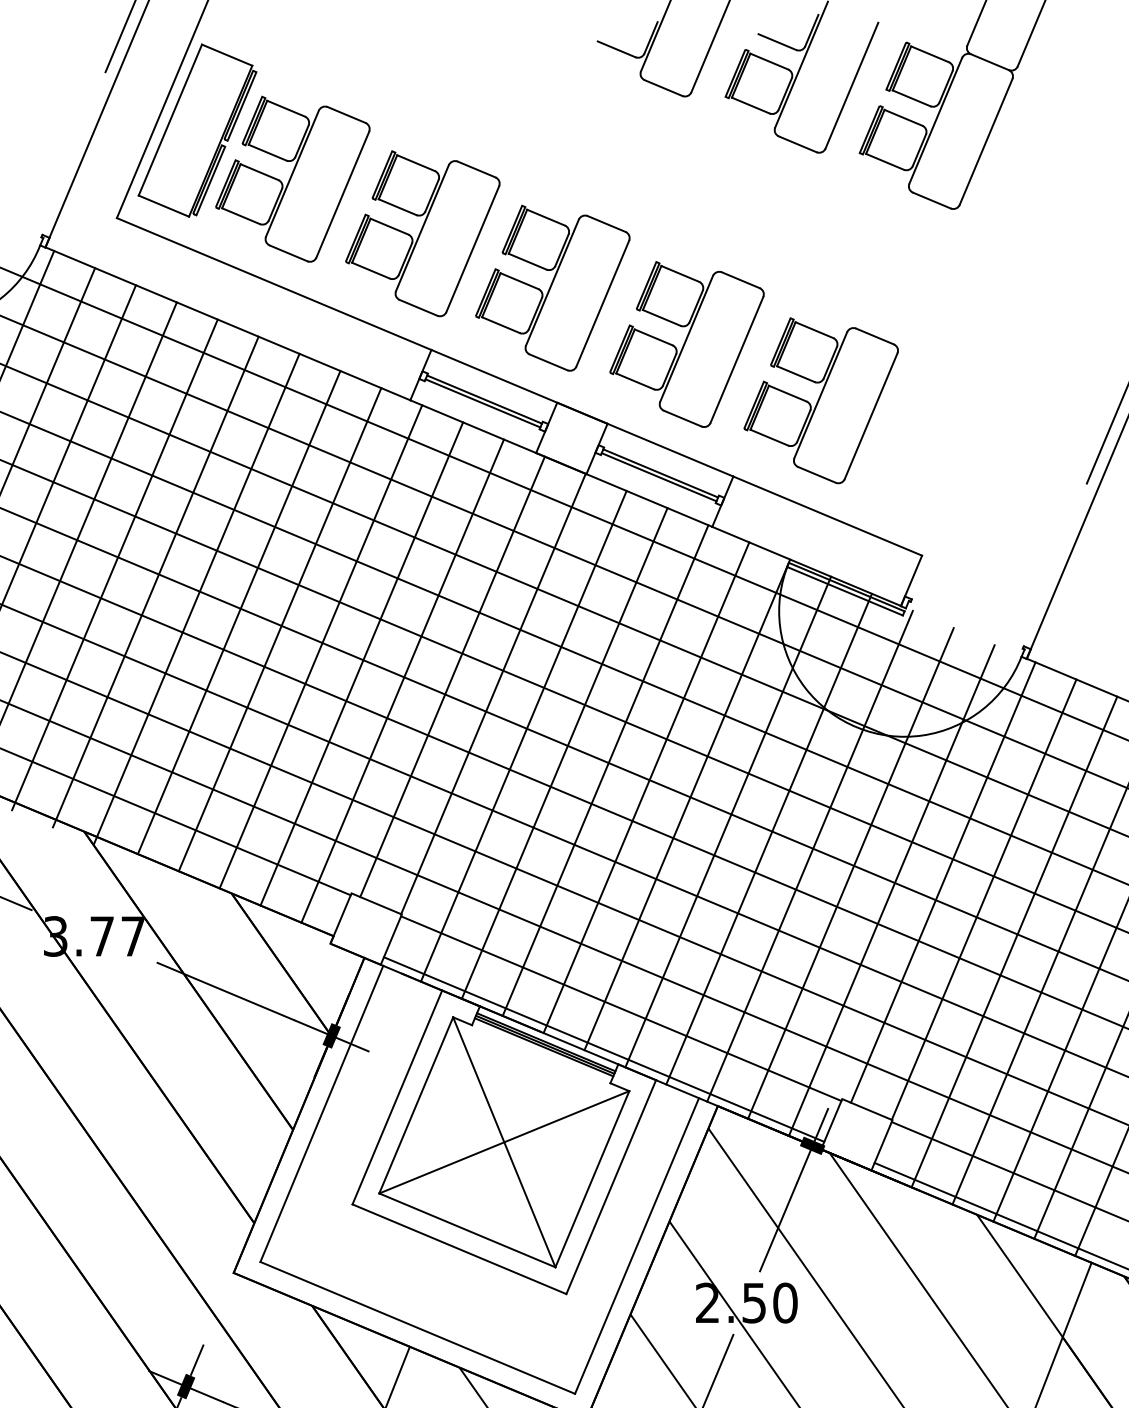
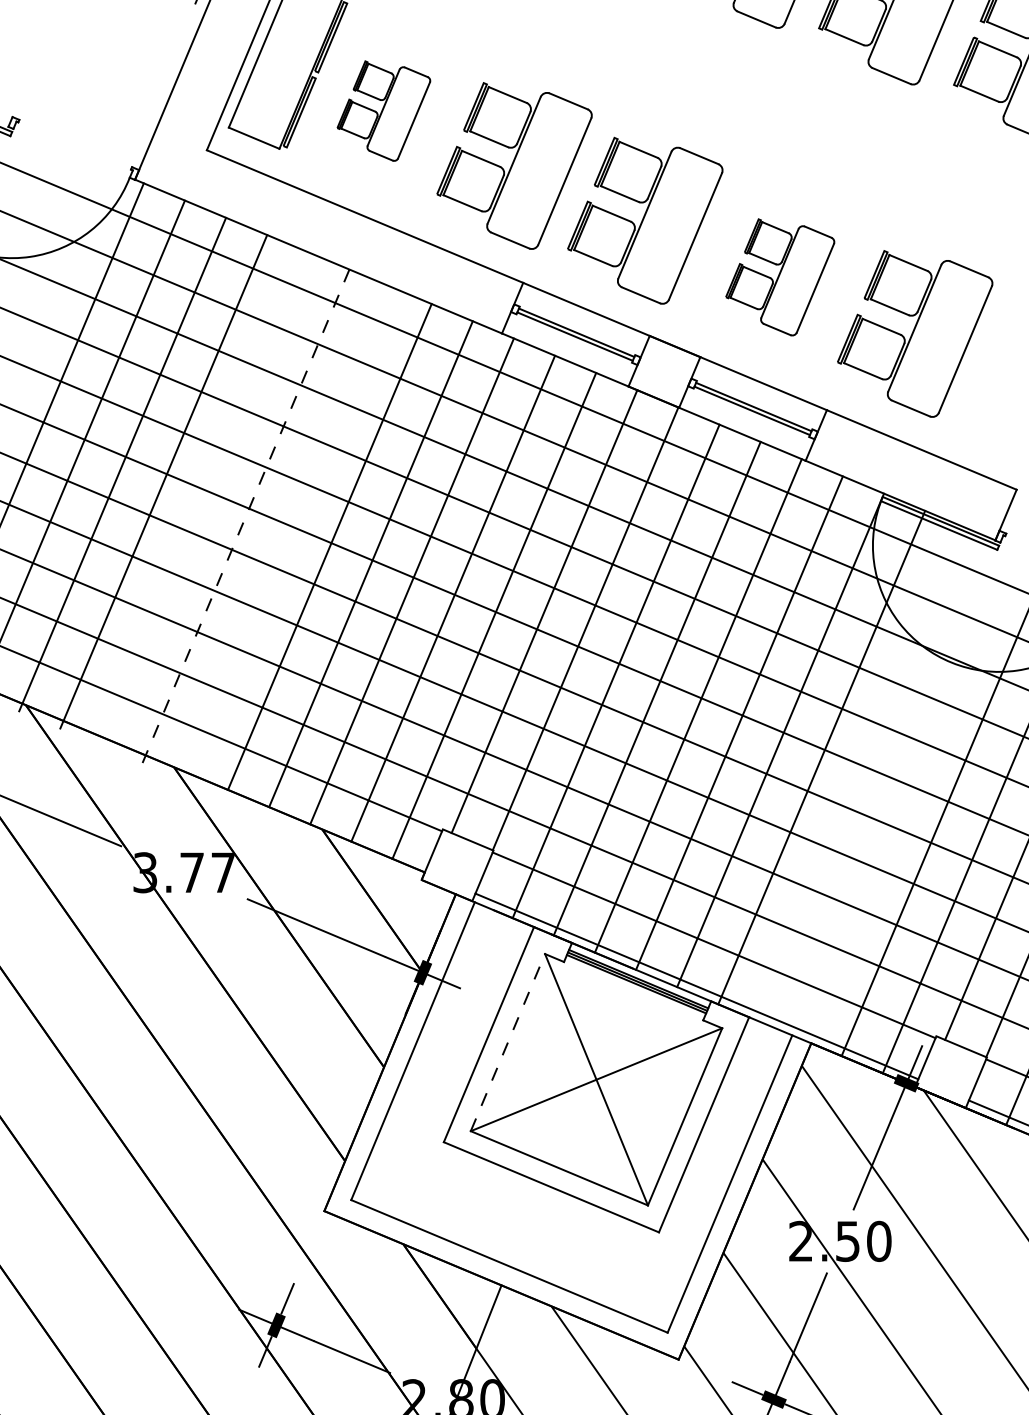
part: (292, 178) -> (383, 110), size x0.6
part: (686, 344) -> (779, 277), size x0.7
line: (114, 564) -> (204, 498), removed
line: (156, 581) -> (246, 515), solid -> dashed
line: (196, 598) -> (286, 532), removed
line: (768, 838) -> (862, 774), removed
line: (809, 855) -> (903, 791), removed
line: (416, 1104) -> (508, 1041), solid -> dashed

